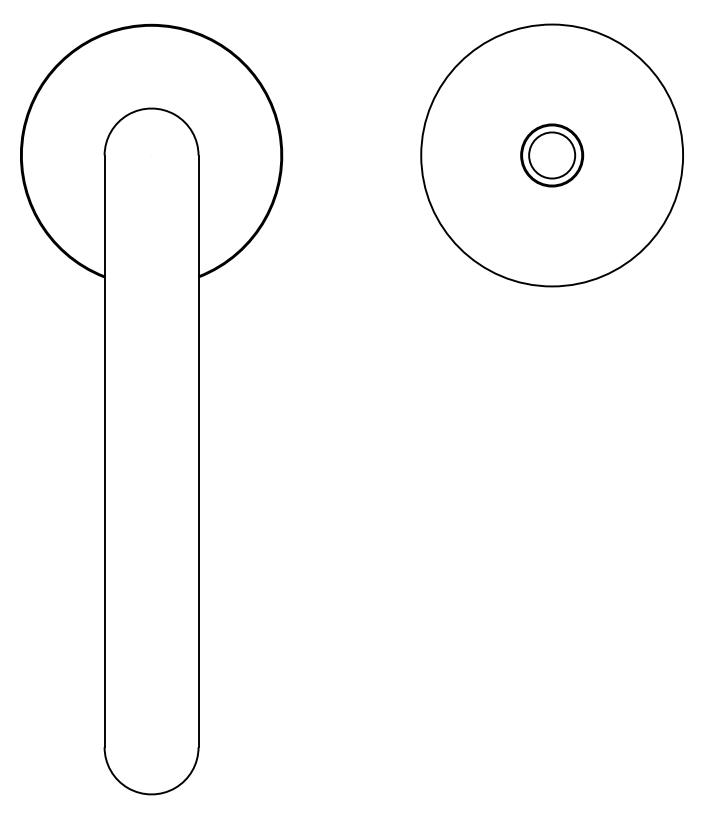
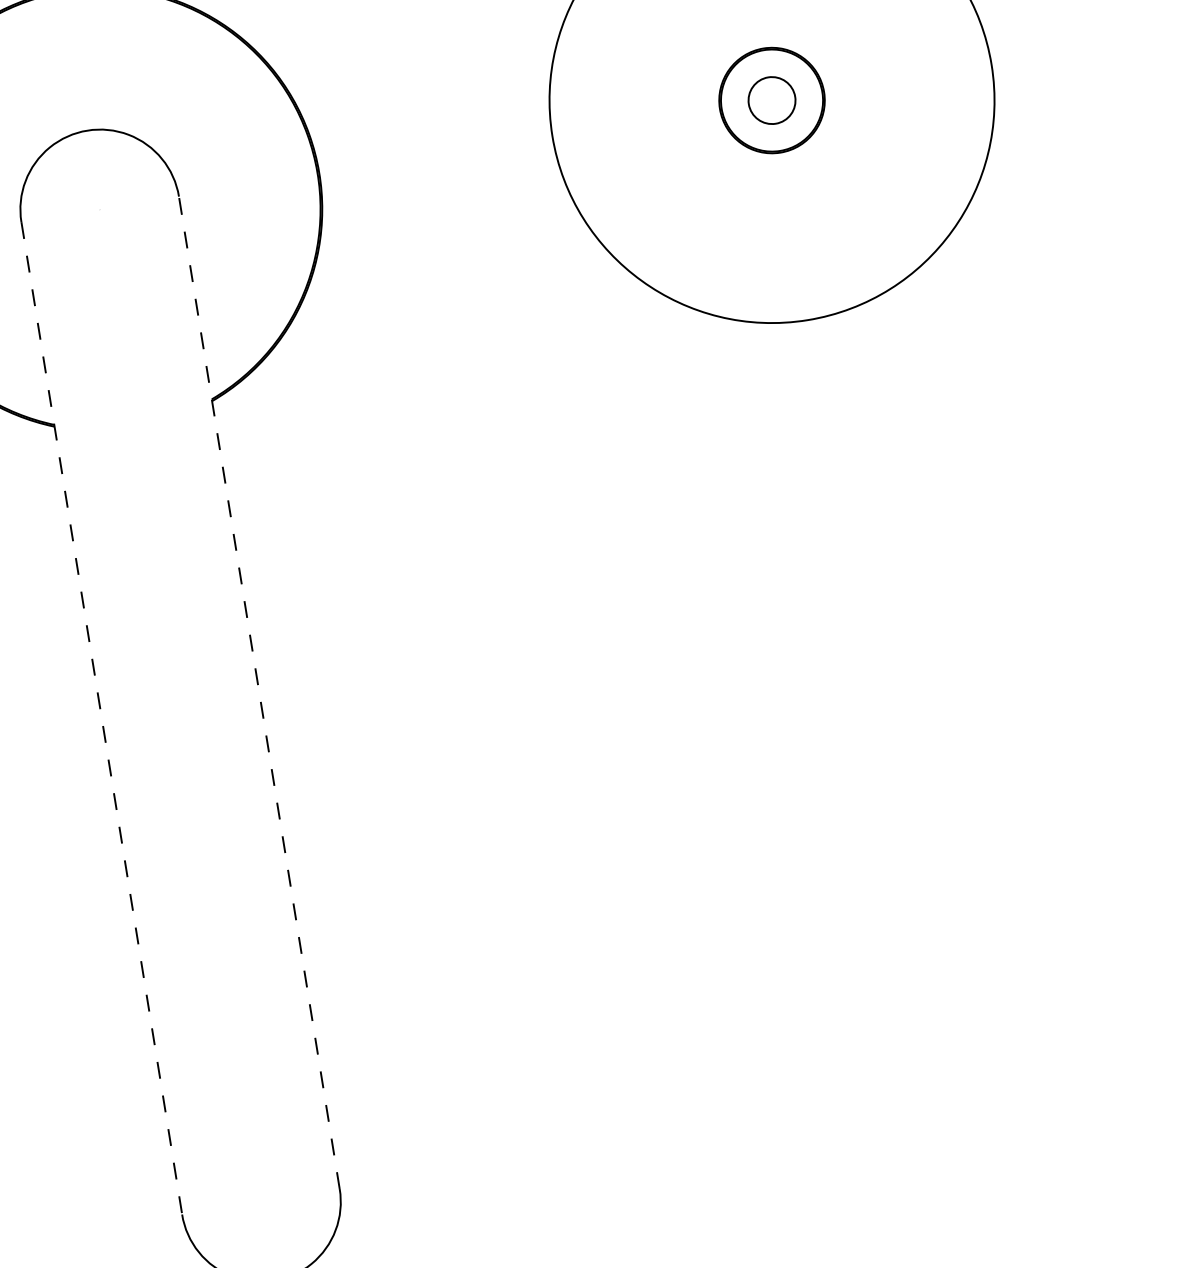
circle: (552, 155) -> (772, 100), size x0.6
line: (104, 451) -> (101, 718), solid -> dashed
line: (198, 451) -> (259, 693), solid -> dashed

